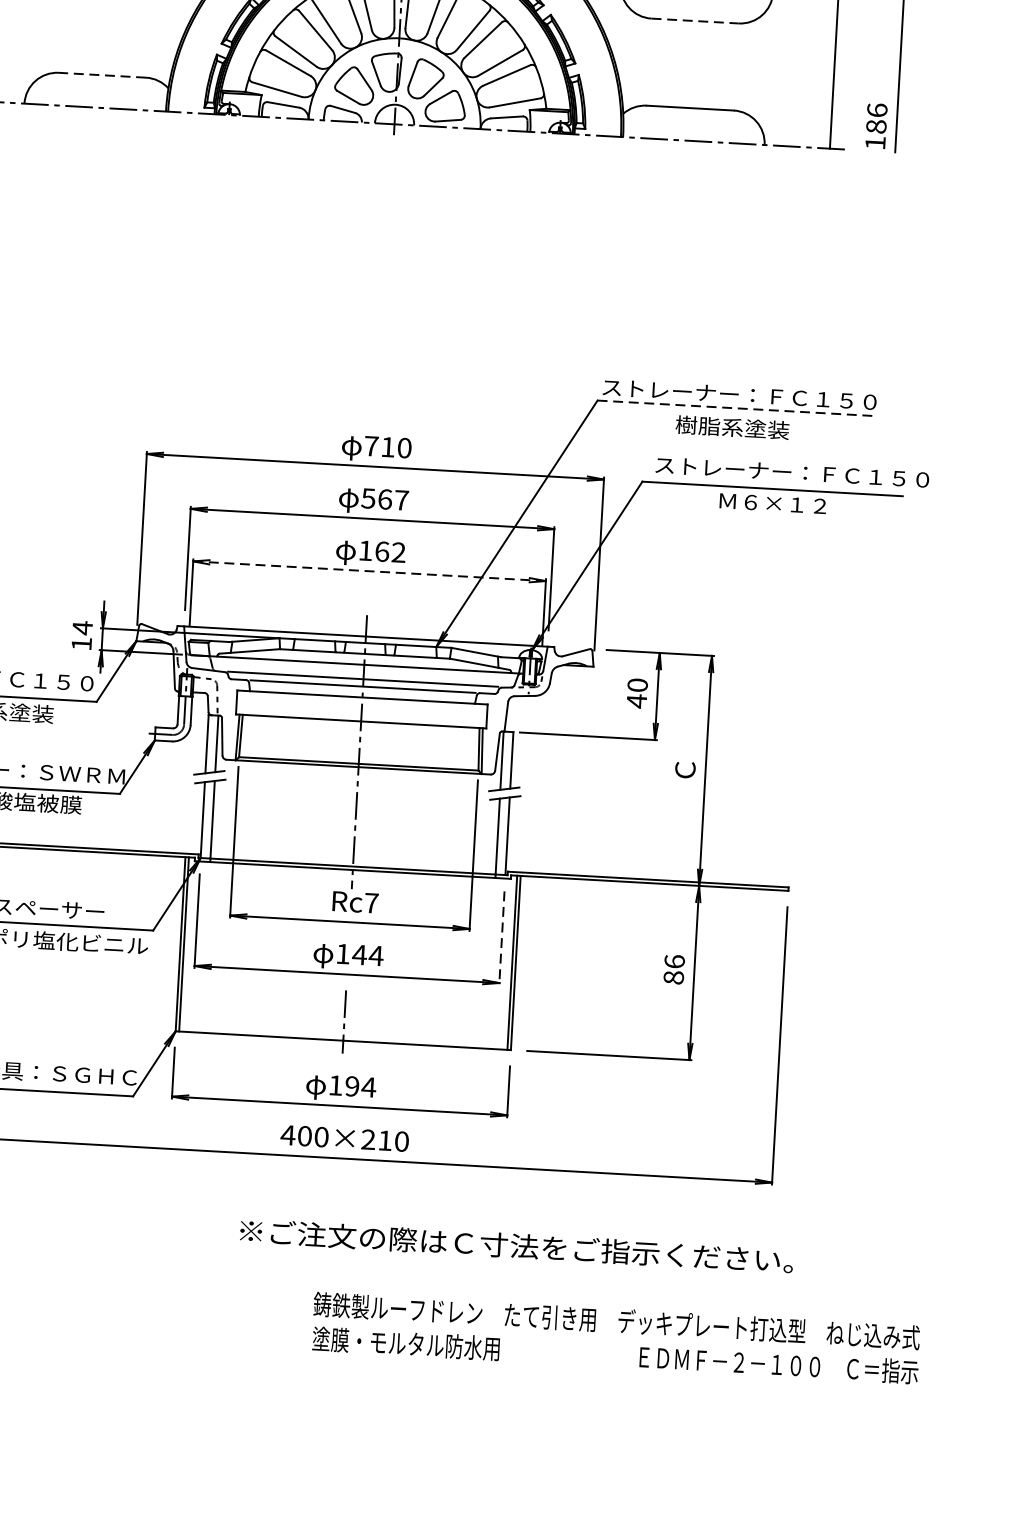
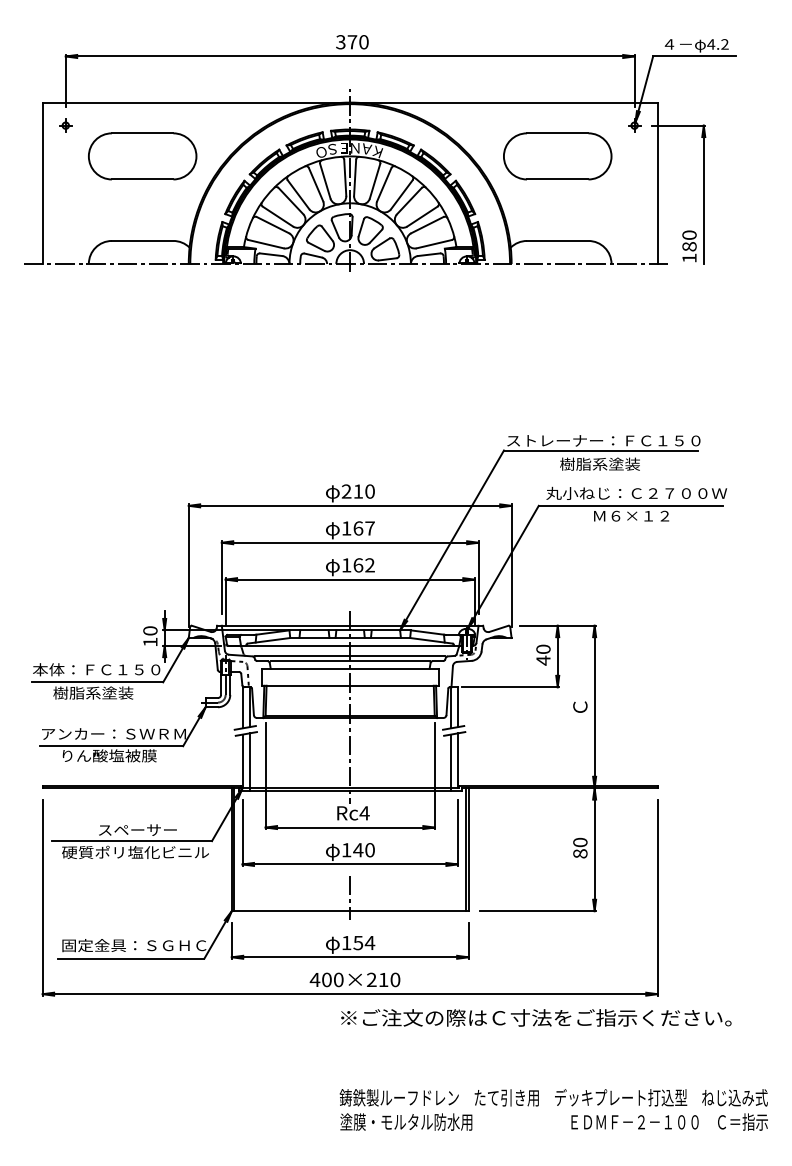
line: (694, 21) -> (557, 179), dashed -> solid
line: (102, 74) -> (142, 240), dashed -> solid
text: (877, 109) -> (689, 234), 186 -> 180
line: (735, 408) -> (601, 450), dashed -> solid
text: (371, 446) -> (346, 491), 710 -> 210
text: (791, 471) -> (643, 492), ストレーナー：ＦＣ１５０ -> 丸小ねじ：Ｃ２７００Ｗ
text: (368, 498) -> (346, 528), 567 -> 167
line: (370, 571) -> (350, 579), dashed -> solid
text: (82, 628) -> (150, 631), 14 -> 10
text: (371, 903) -> (364, 813), Rc7 -> Rc4
line: (501, 939) -> (457, 833), dashed -> solid
text: (375, 956) -> (369, 850), 144 -> 140
text: (674, 961) -> (580, 842), 86 -> 80
text: (352, 1085) -> (358, 942), 194 -> 154
text: (516, 1245) -> (536, 1017), moved

